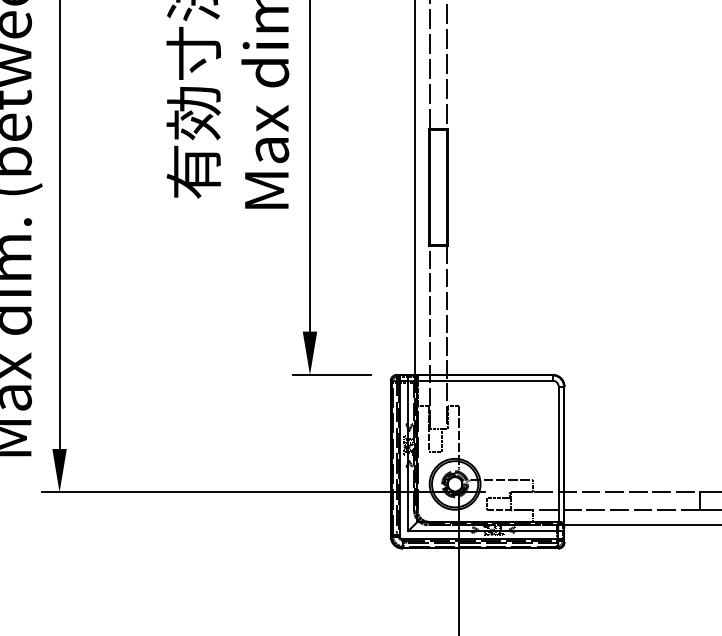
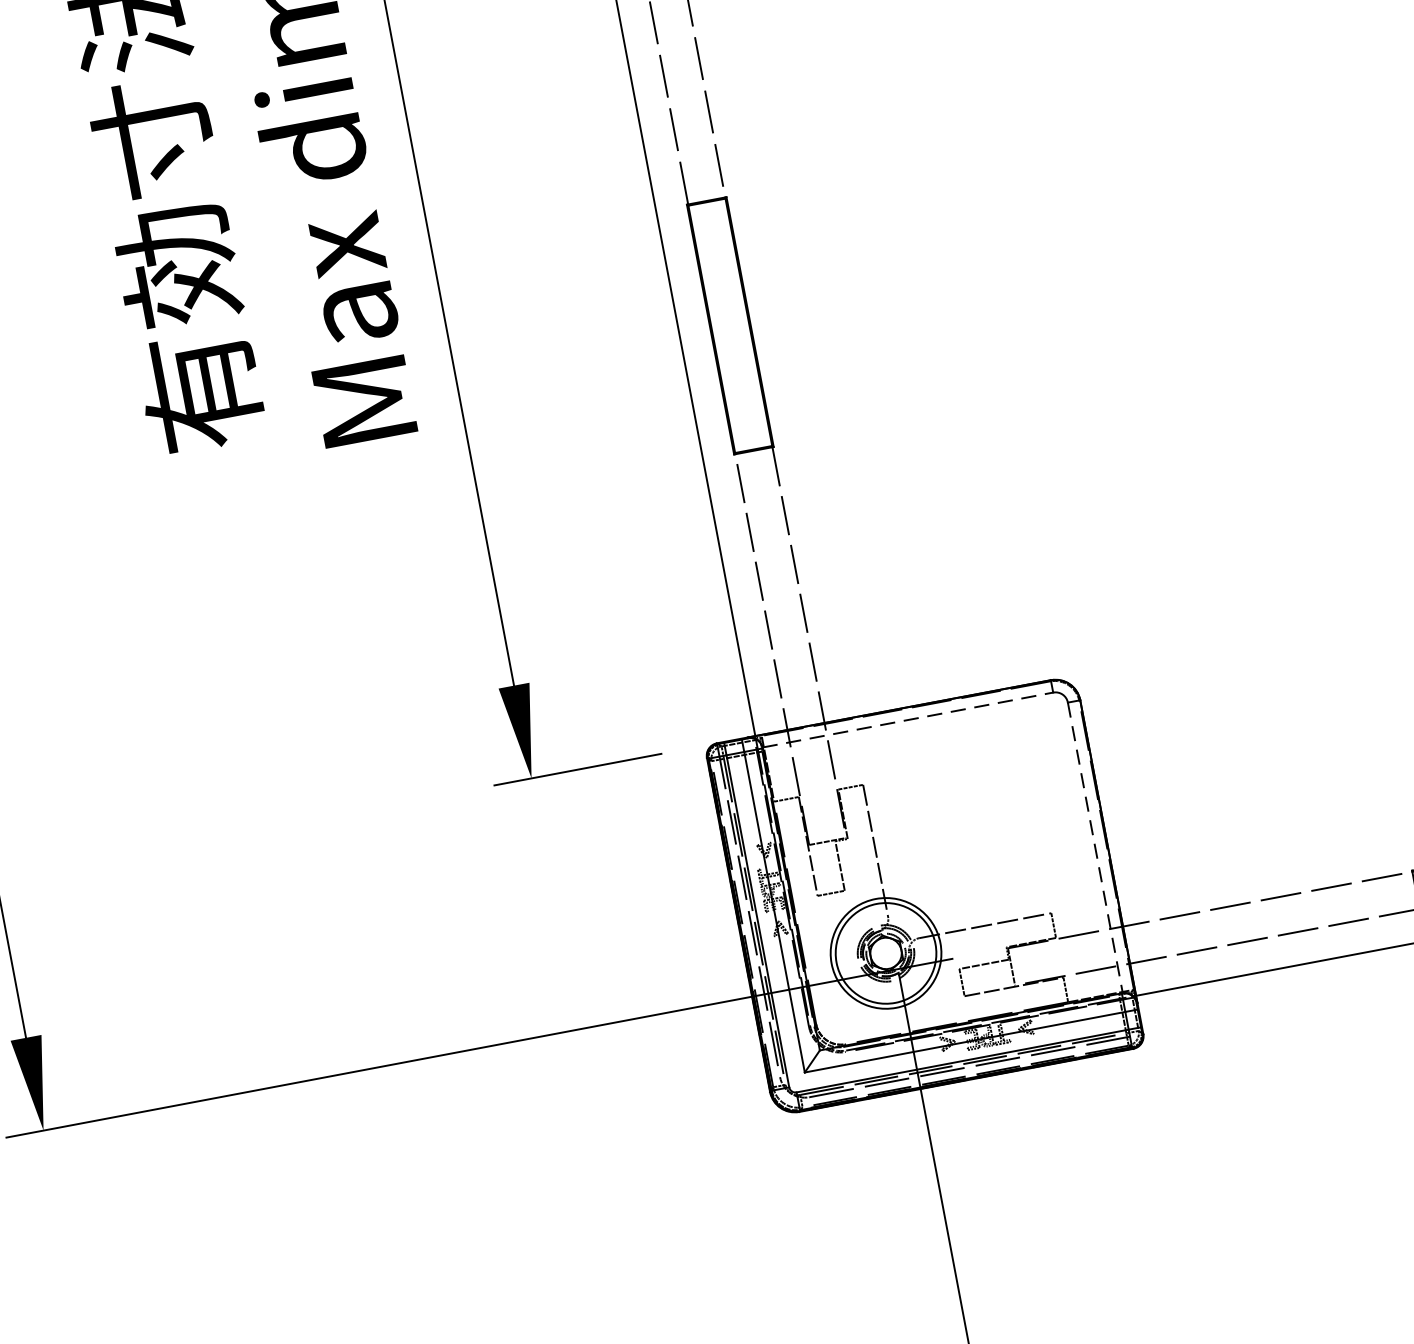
line: (484, 380) -> (906, 719), solid -> dashed
line: (558, 454) -> (1095, 847), solid -> dashed

